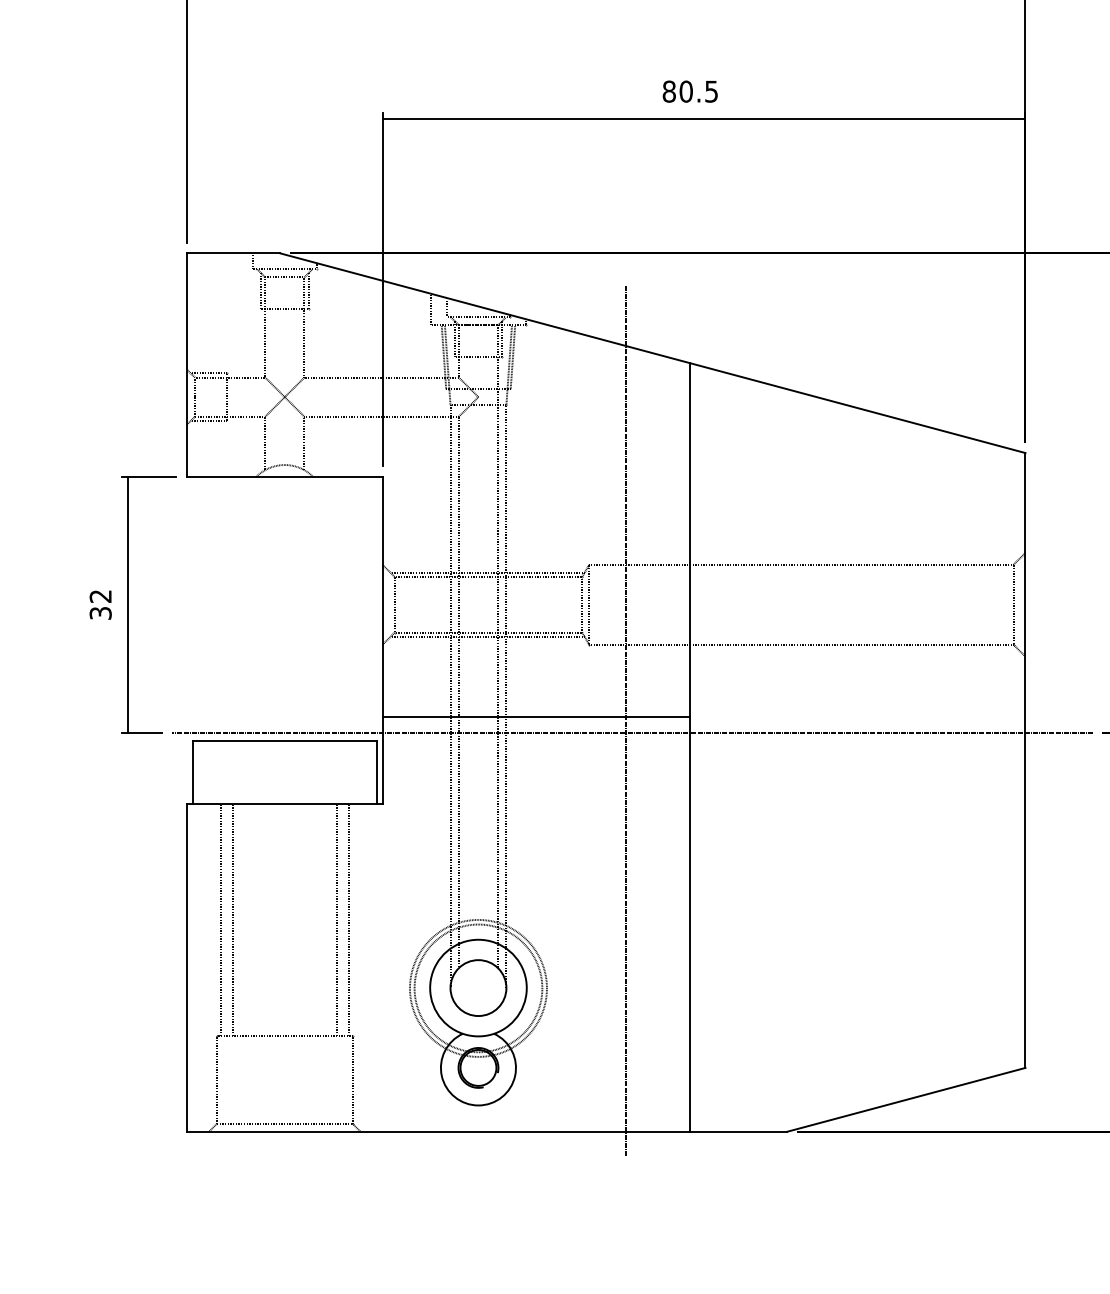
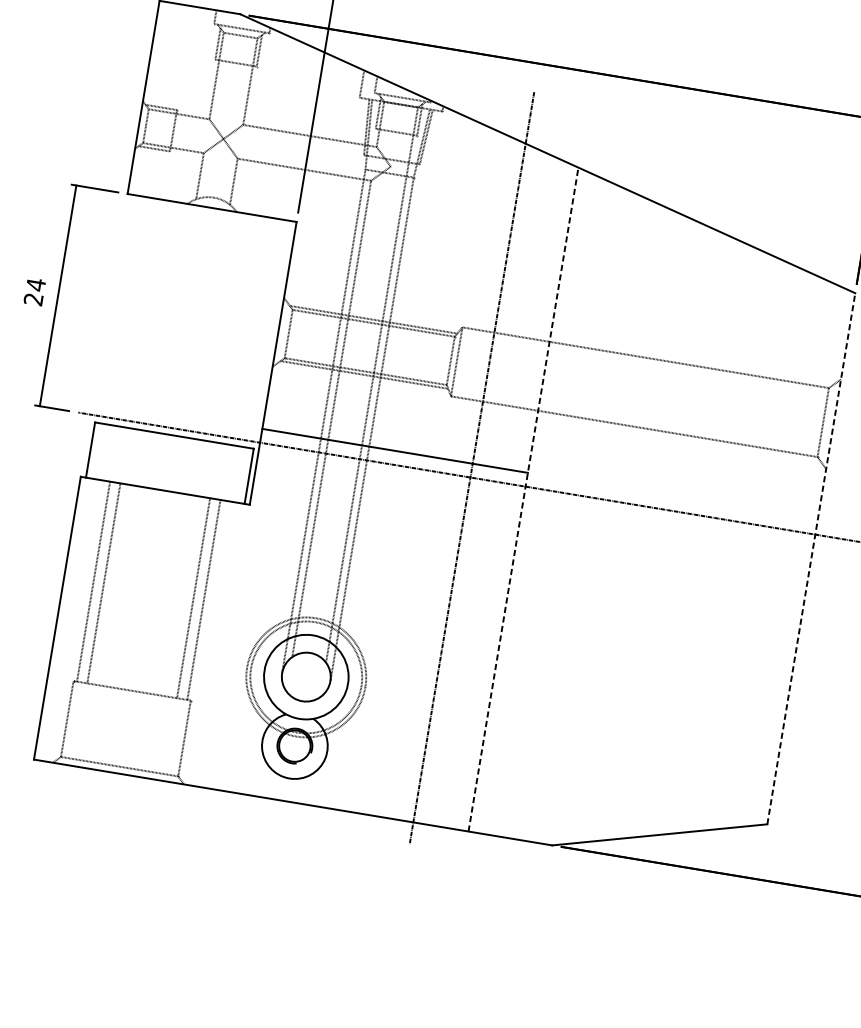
text: (100, 604) -> (34, 291), 32 -> 24
line: (690, 747) -> (523, 499), solid -> dashed
line: (1025, 759) -> (811, 557), solid -> dashed

